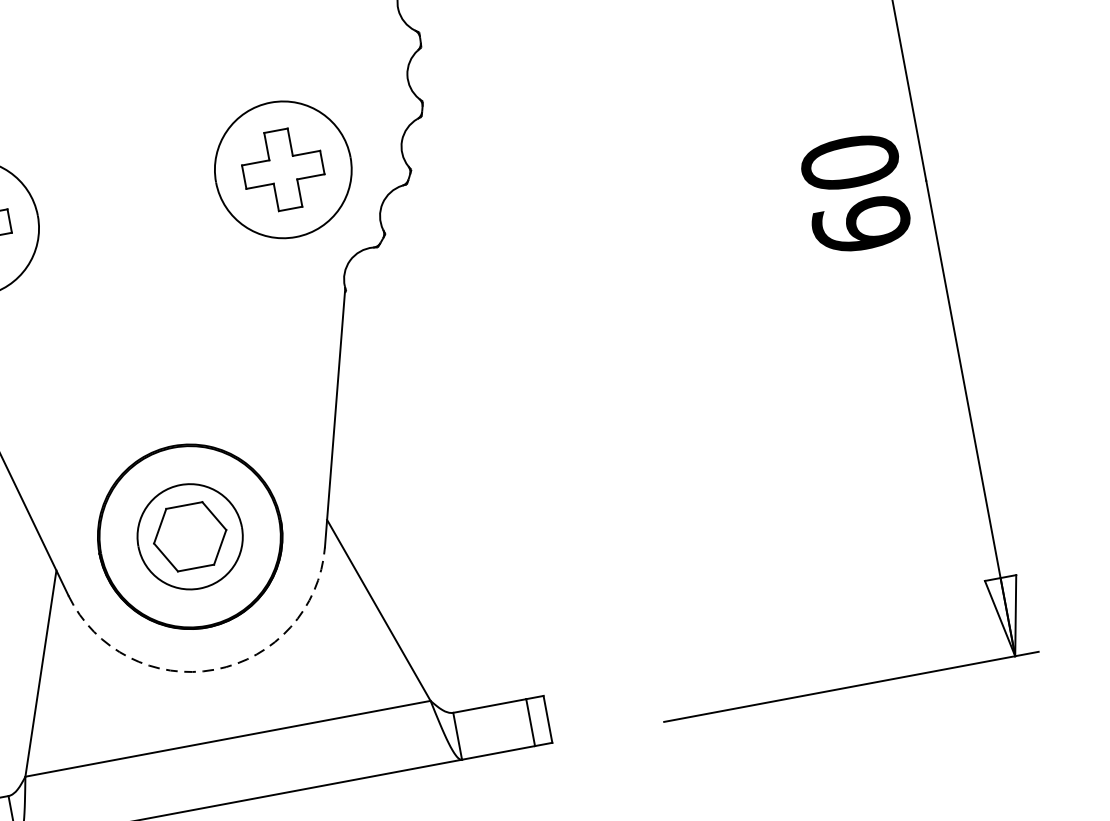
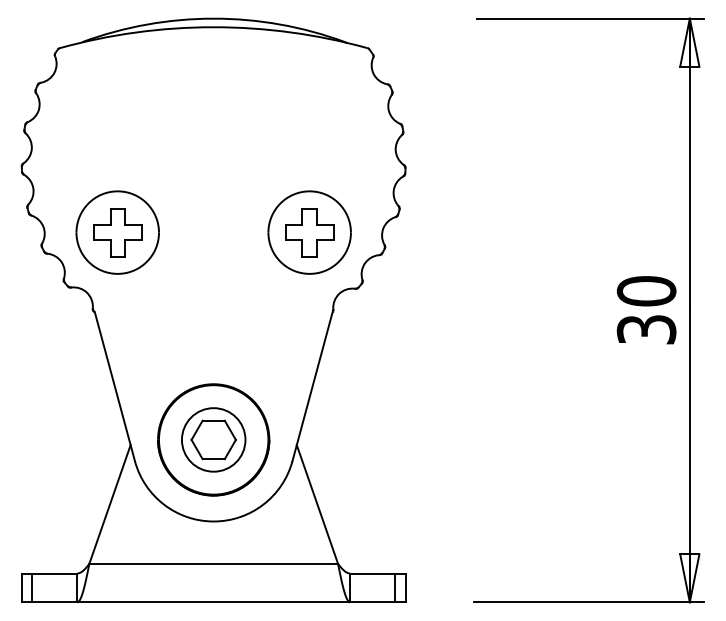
text: (861, 224) -> (646, 329), 60 -> 30
arc: (214, 669) -> (213, 521), dashed -> solid

